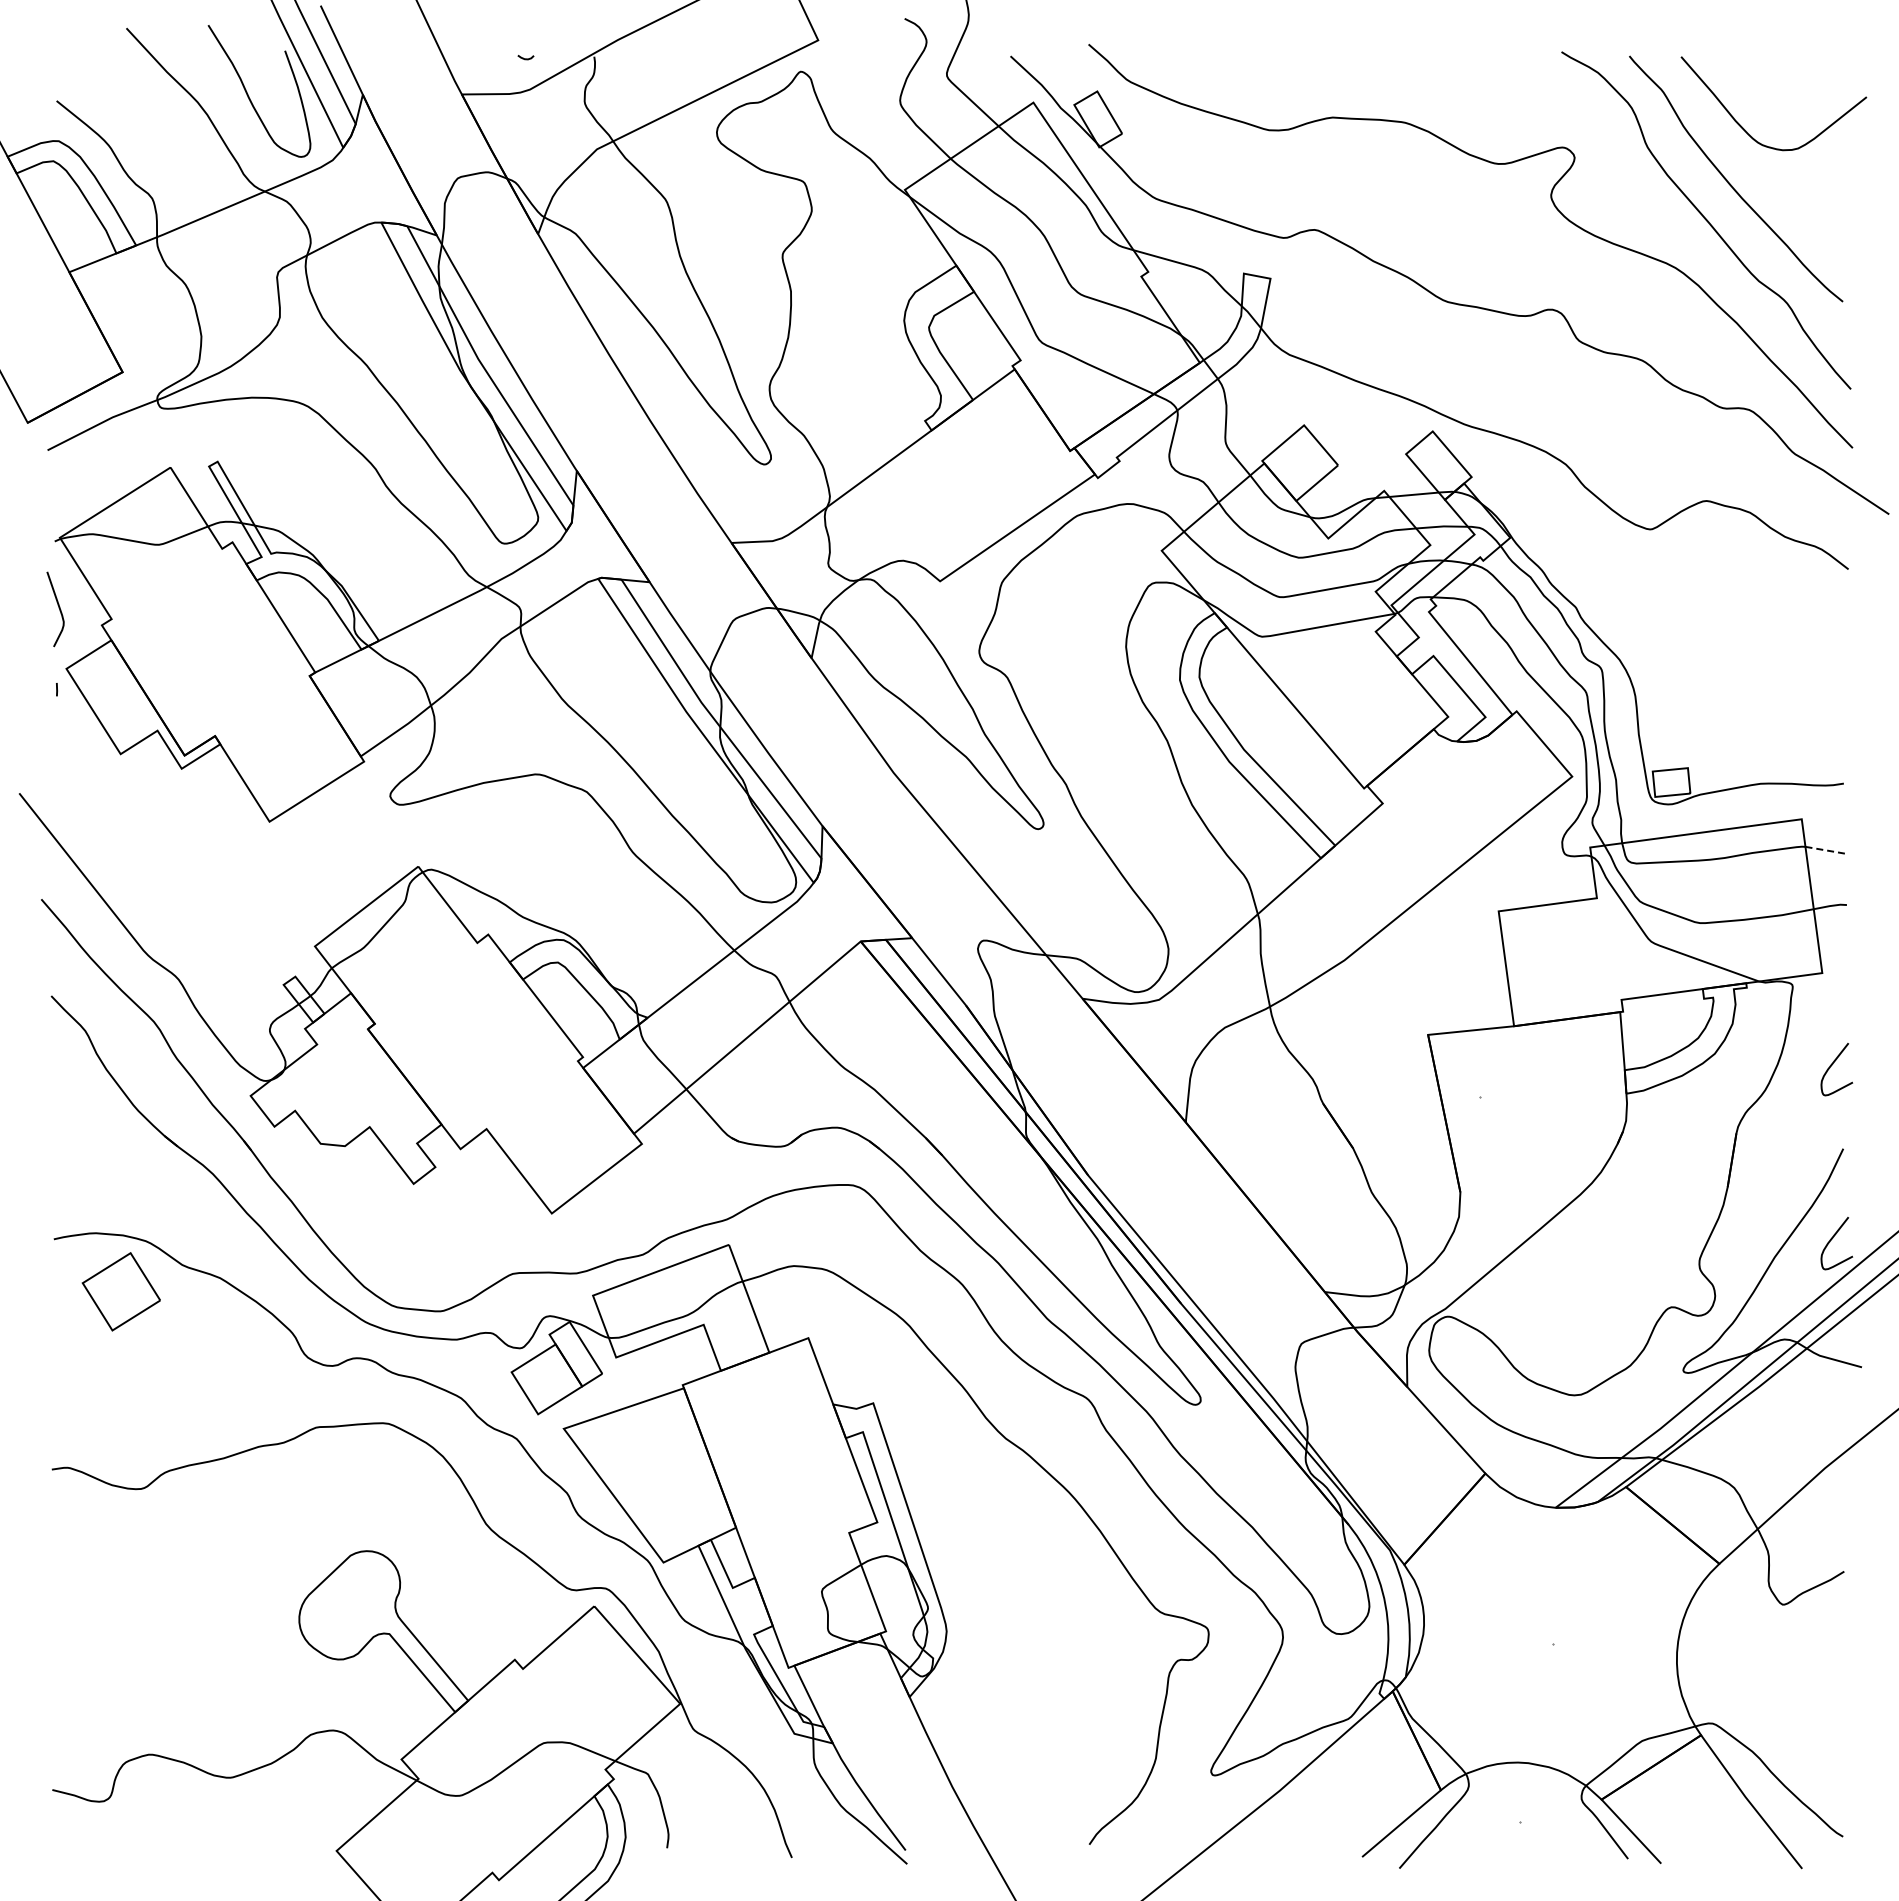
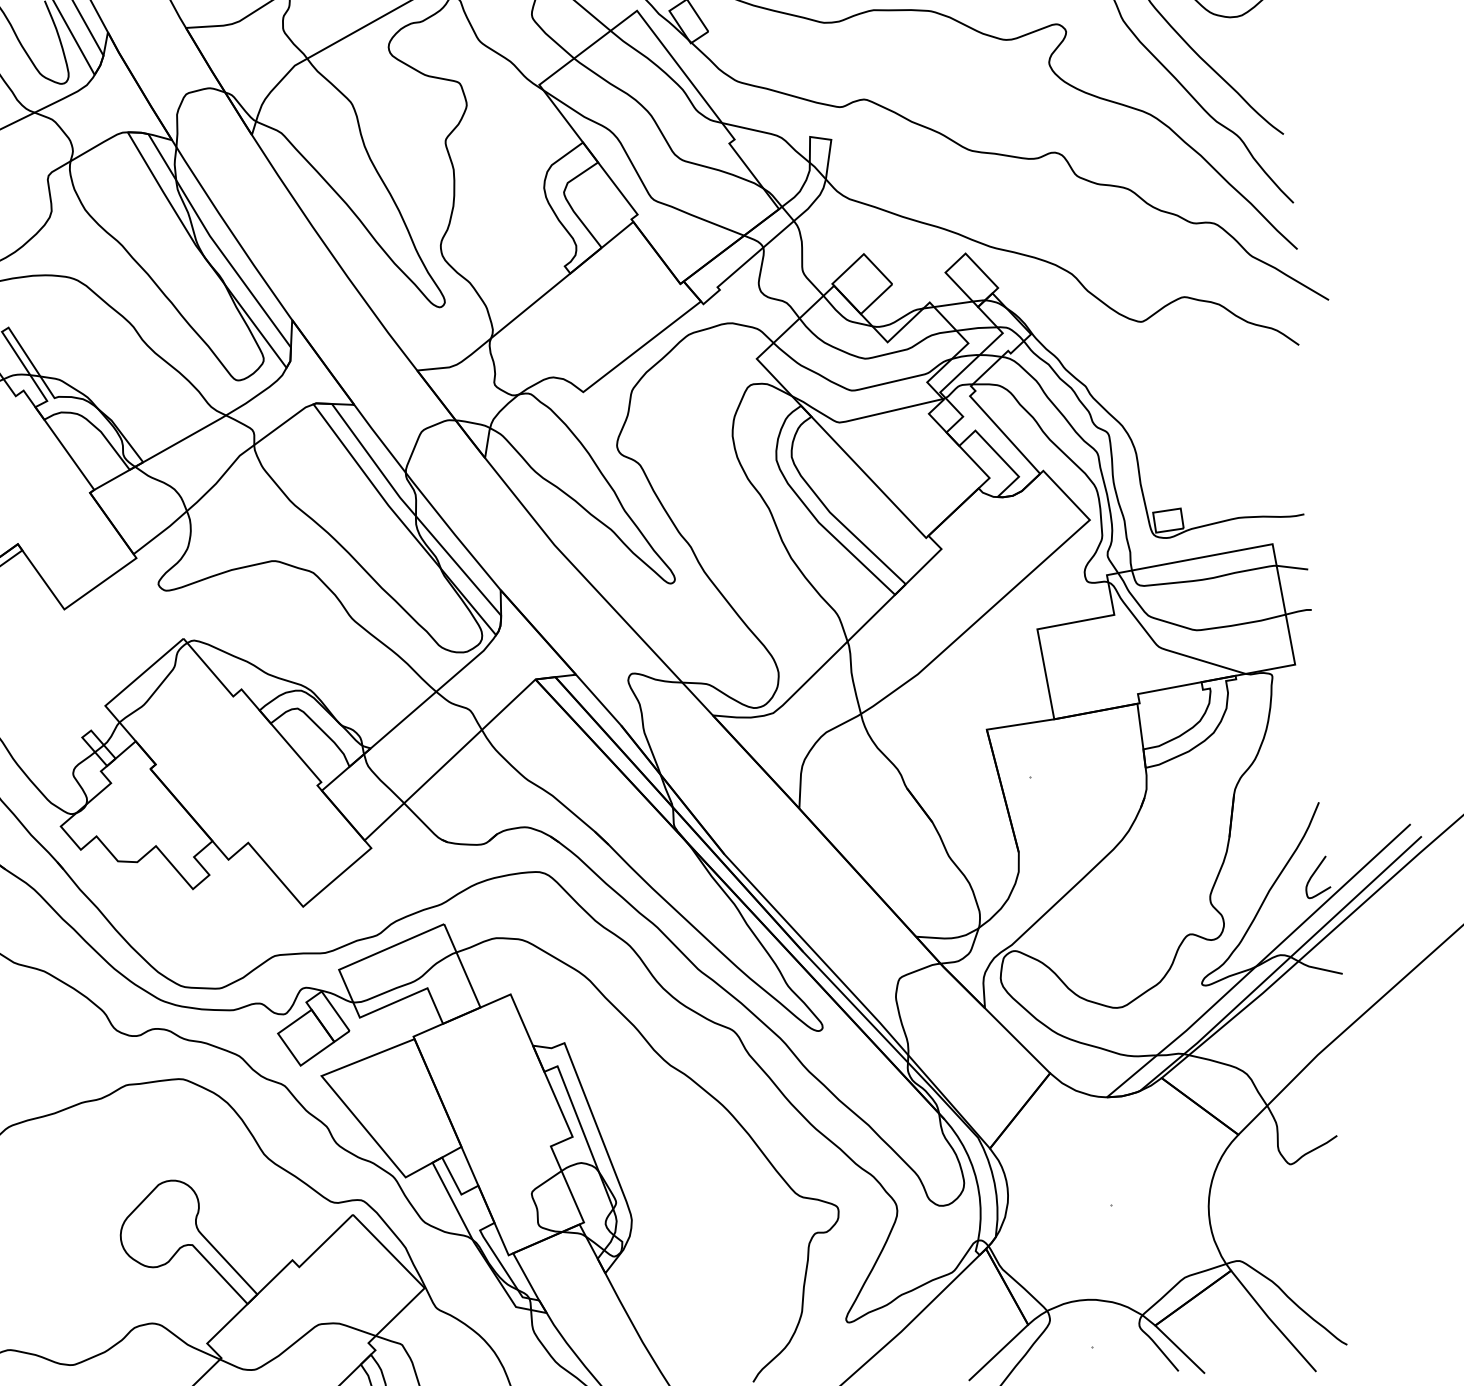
line: (1825, 850) -> (1292, 567), dashed -> solid
curve: (1832, 1065) -> (1307, 737), removed

